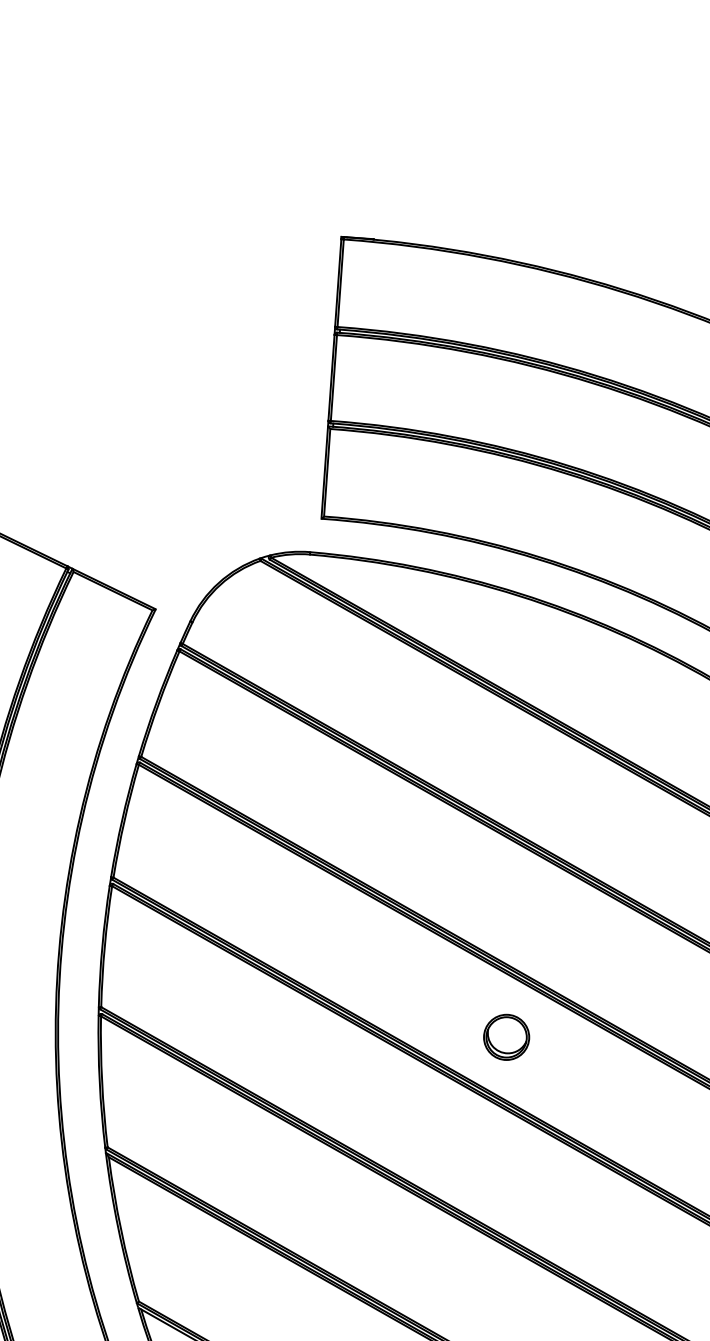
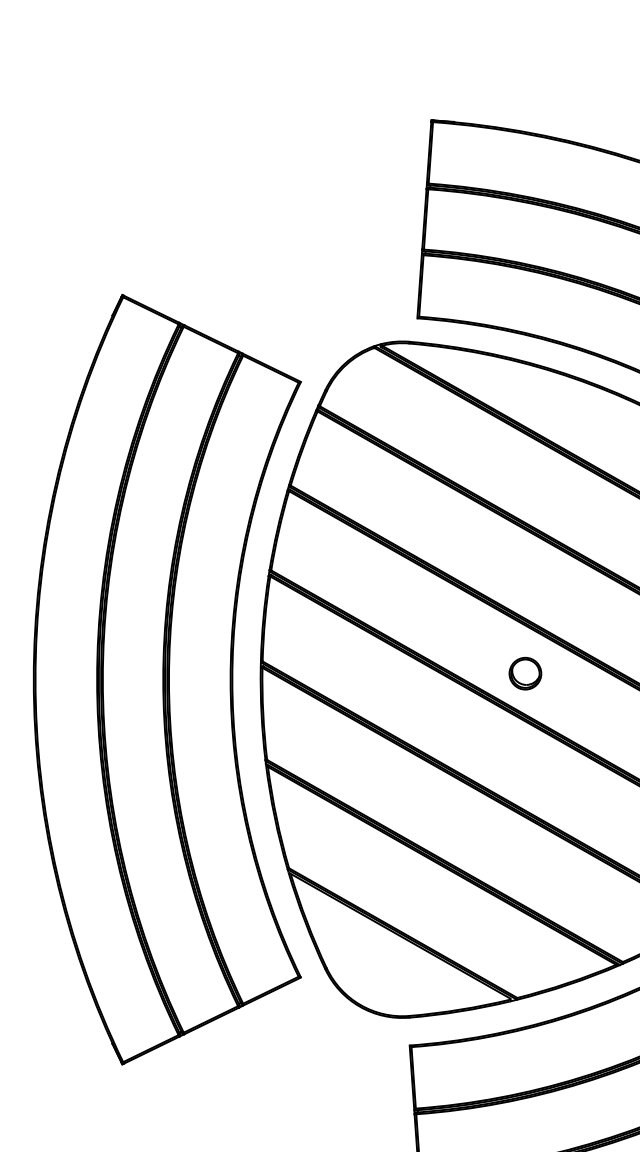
part: (506, 1037) -> (525, 673), moved

